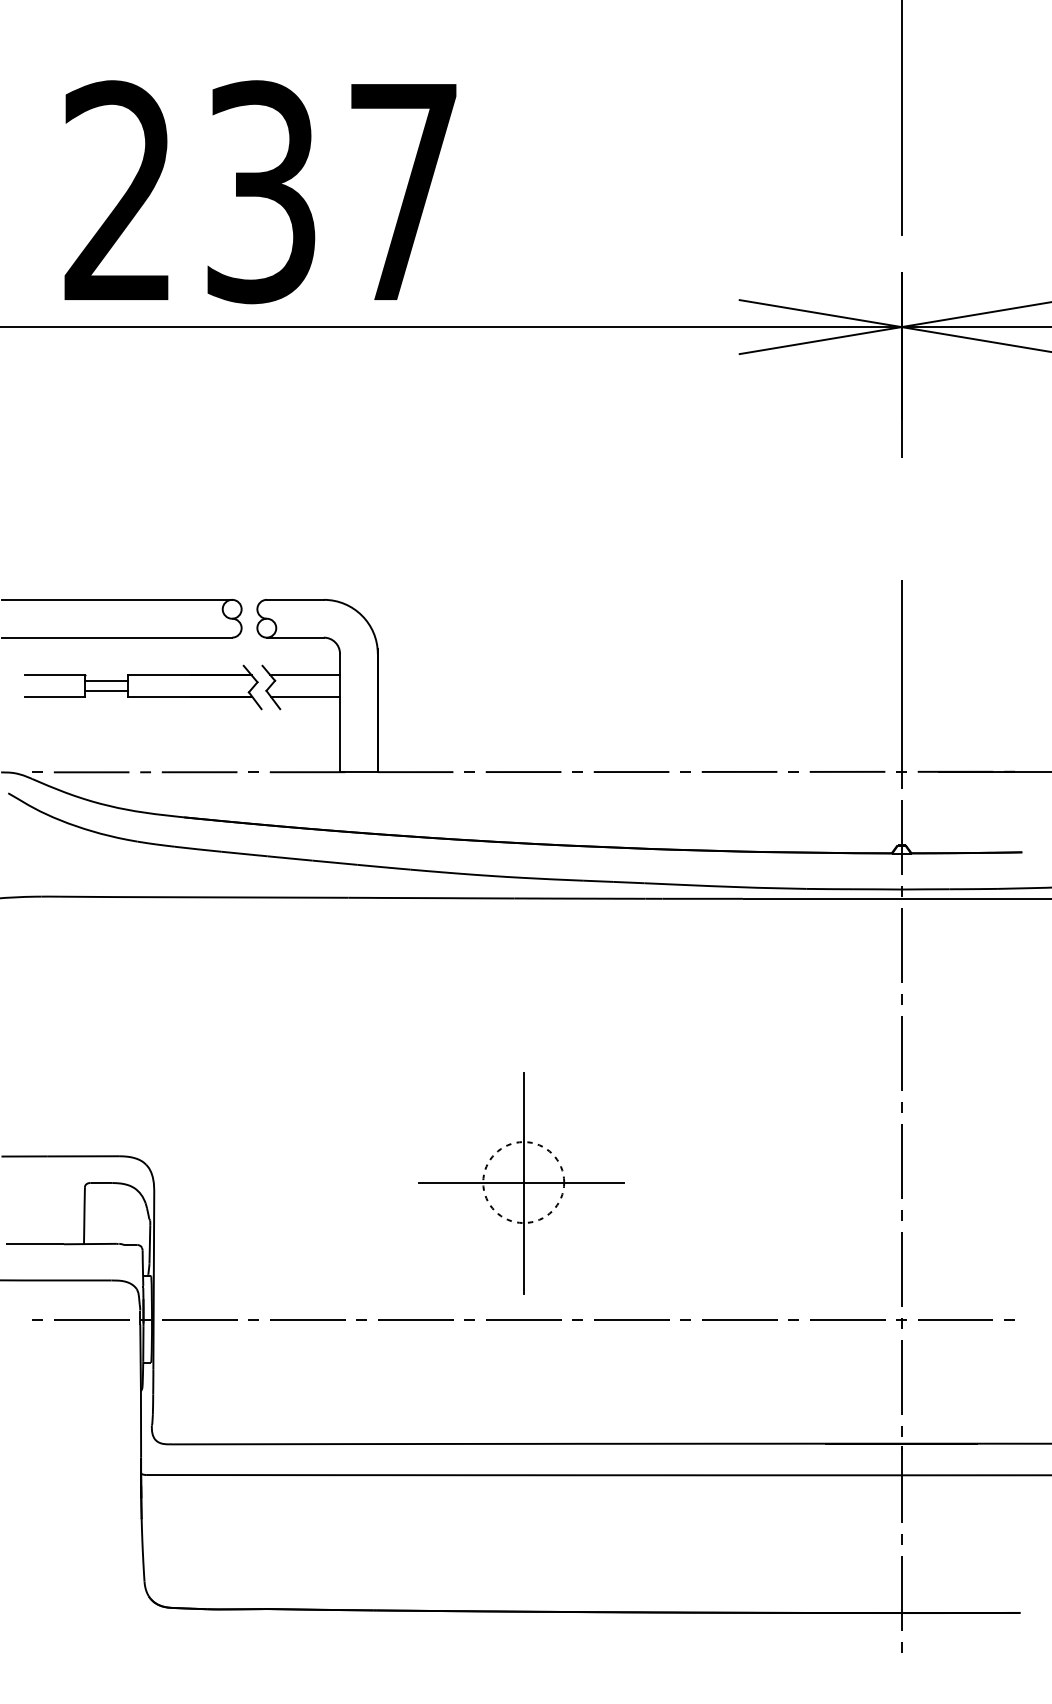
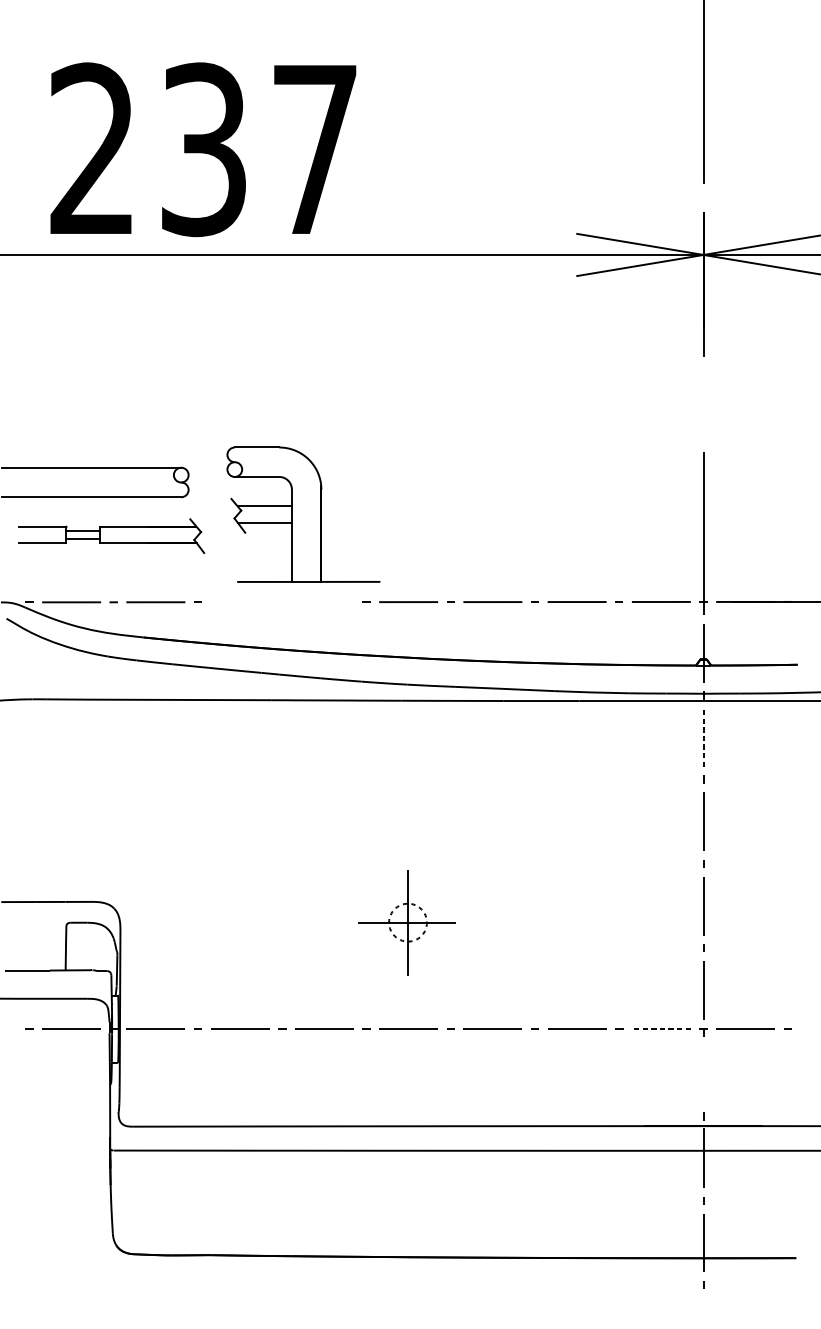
part: (354, 686) -> (303, 515), moved
line: (901, 945) -> (703, 737), solid -> dashed
part: (521, 1183) -> (406, 923), size x0.6
line: (847, 1319) -> (661, 1029), solid -> dashed
line: (901, 1377) -> (703, 1074), removed

